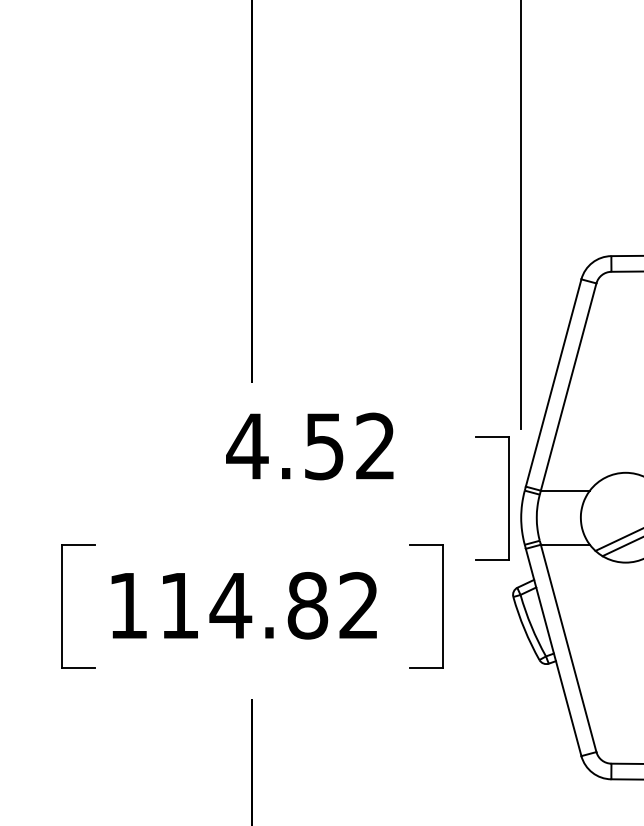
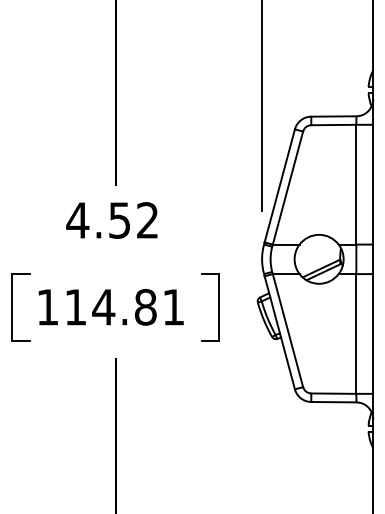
text: (309, 446) -> (111, 220), moved
part: (507, 497) -> (254, 248), removed
text: (358, 606) -> (173, 307), 114.82 -> 114.81

